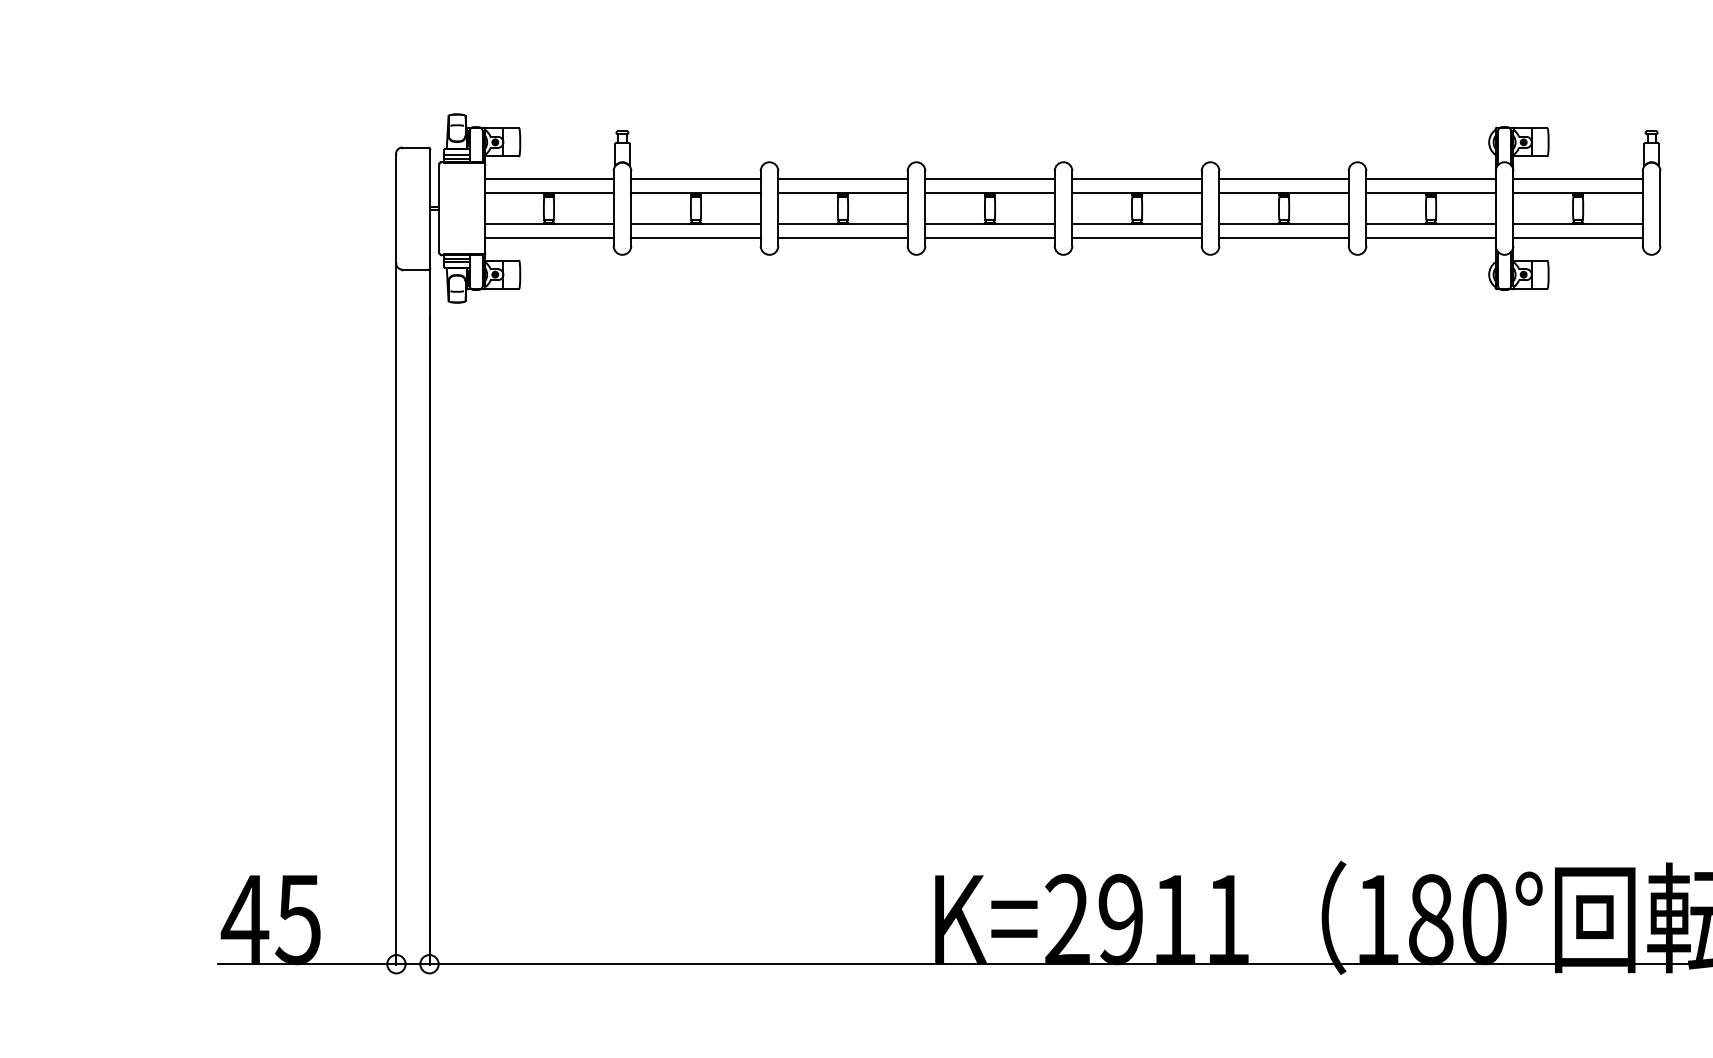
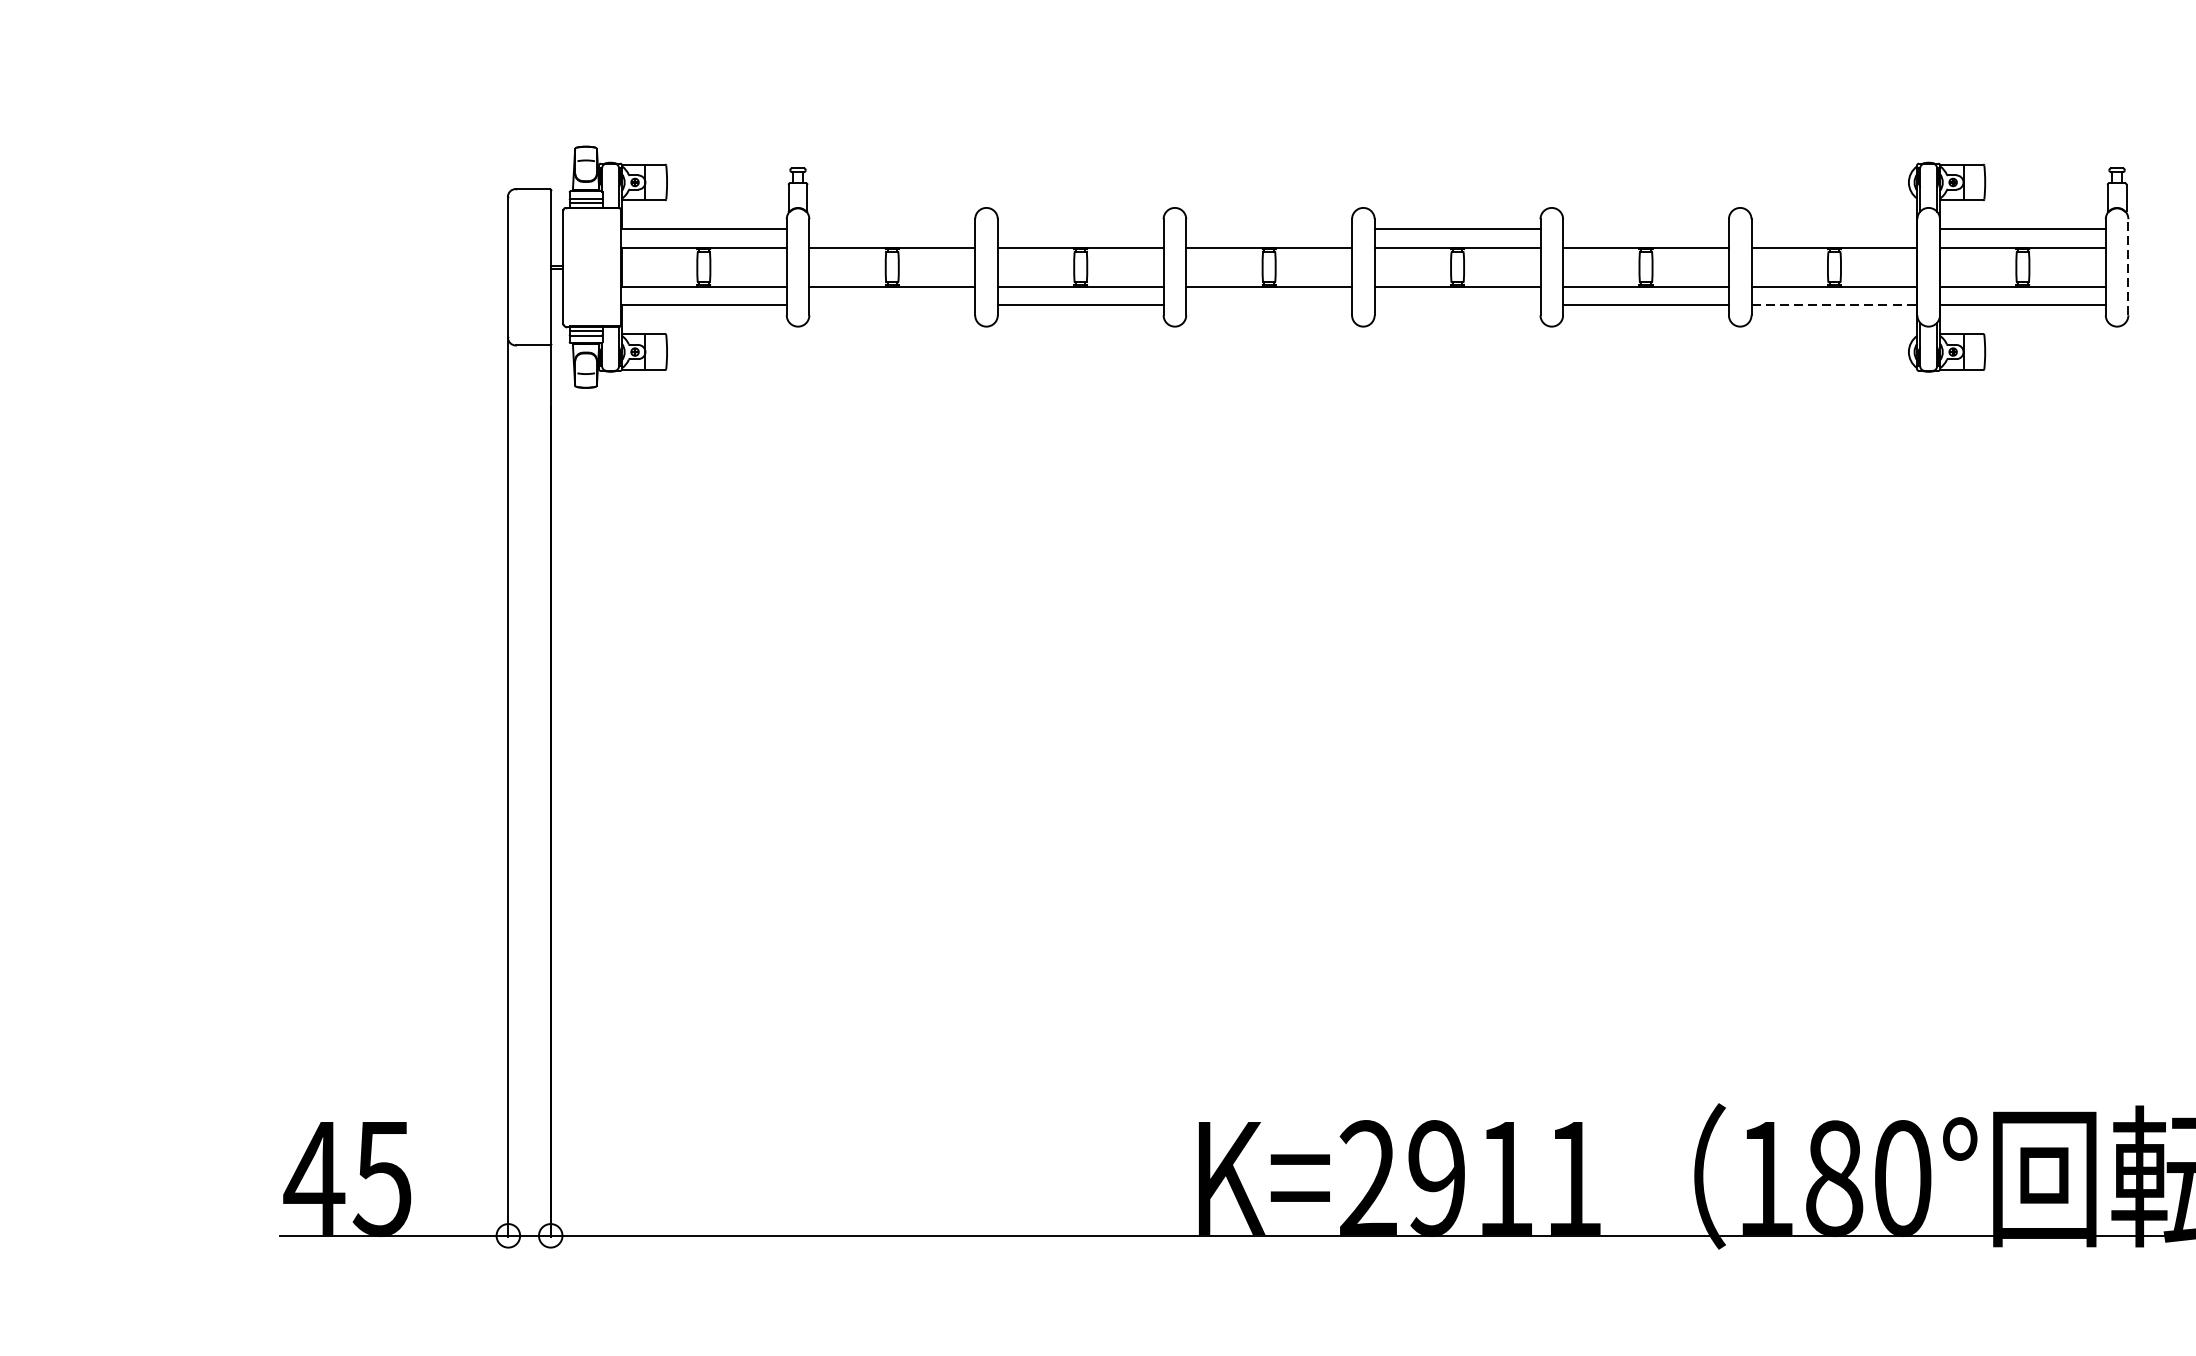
line: (695, 178) -> (891, 228), removed
line: (842, 178) -> (1080, 228), removed
line: (989, 178) -> (1268, 228), removed
line: (1283, 178) -> (1645, 228), removed
line: (1430, 178) -> (1833, 228), removed
line: (1660, 208) -> (2128, 267), solid -> dashed
line: (695, 238) -> (891, 305), removed
line: (989, 238) -> (1268, 305), removed
line: (1136, 238) -> (1456, 305), removed
line: (1431, 238) -> (1834, 305), solid -> dashed

